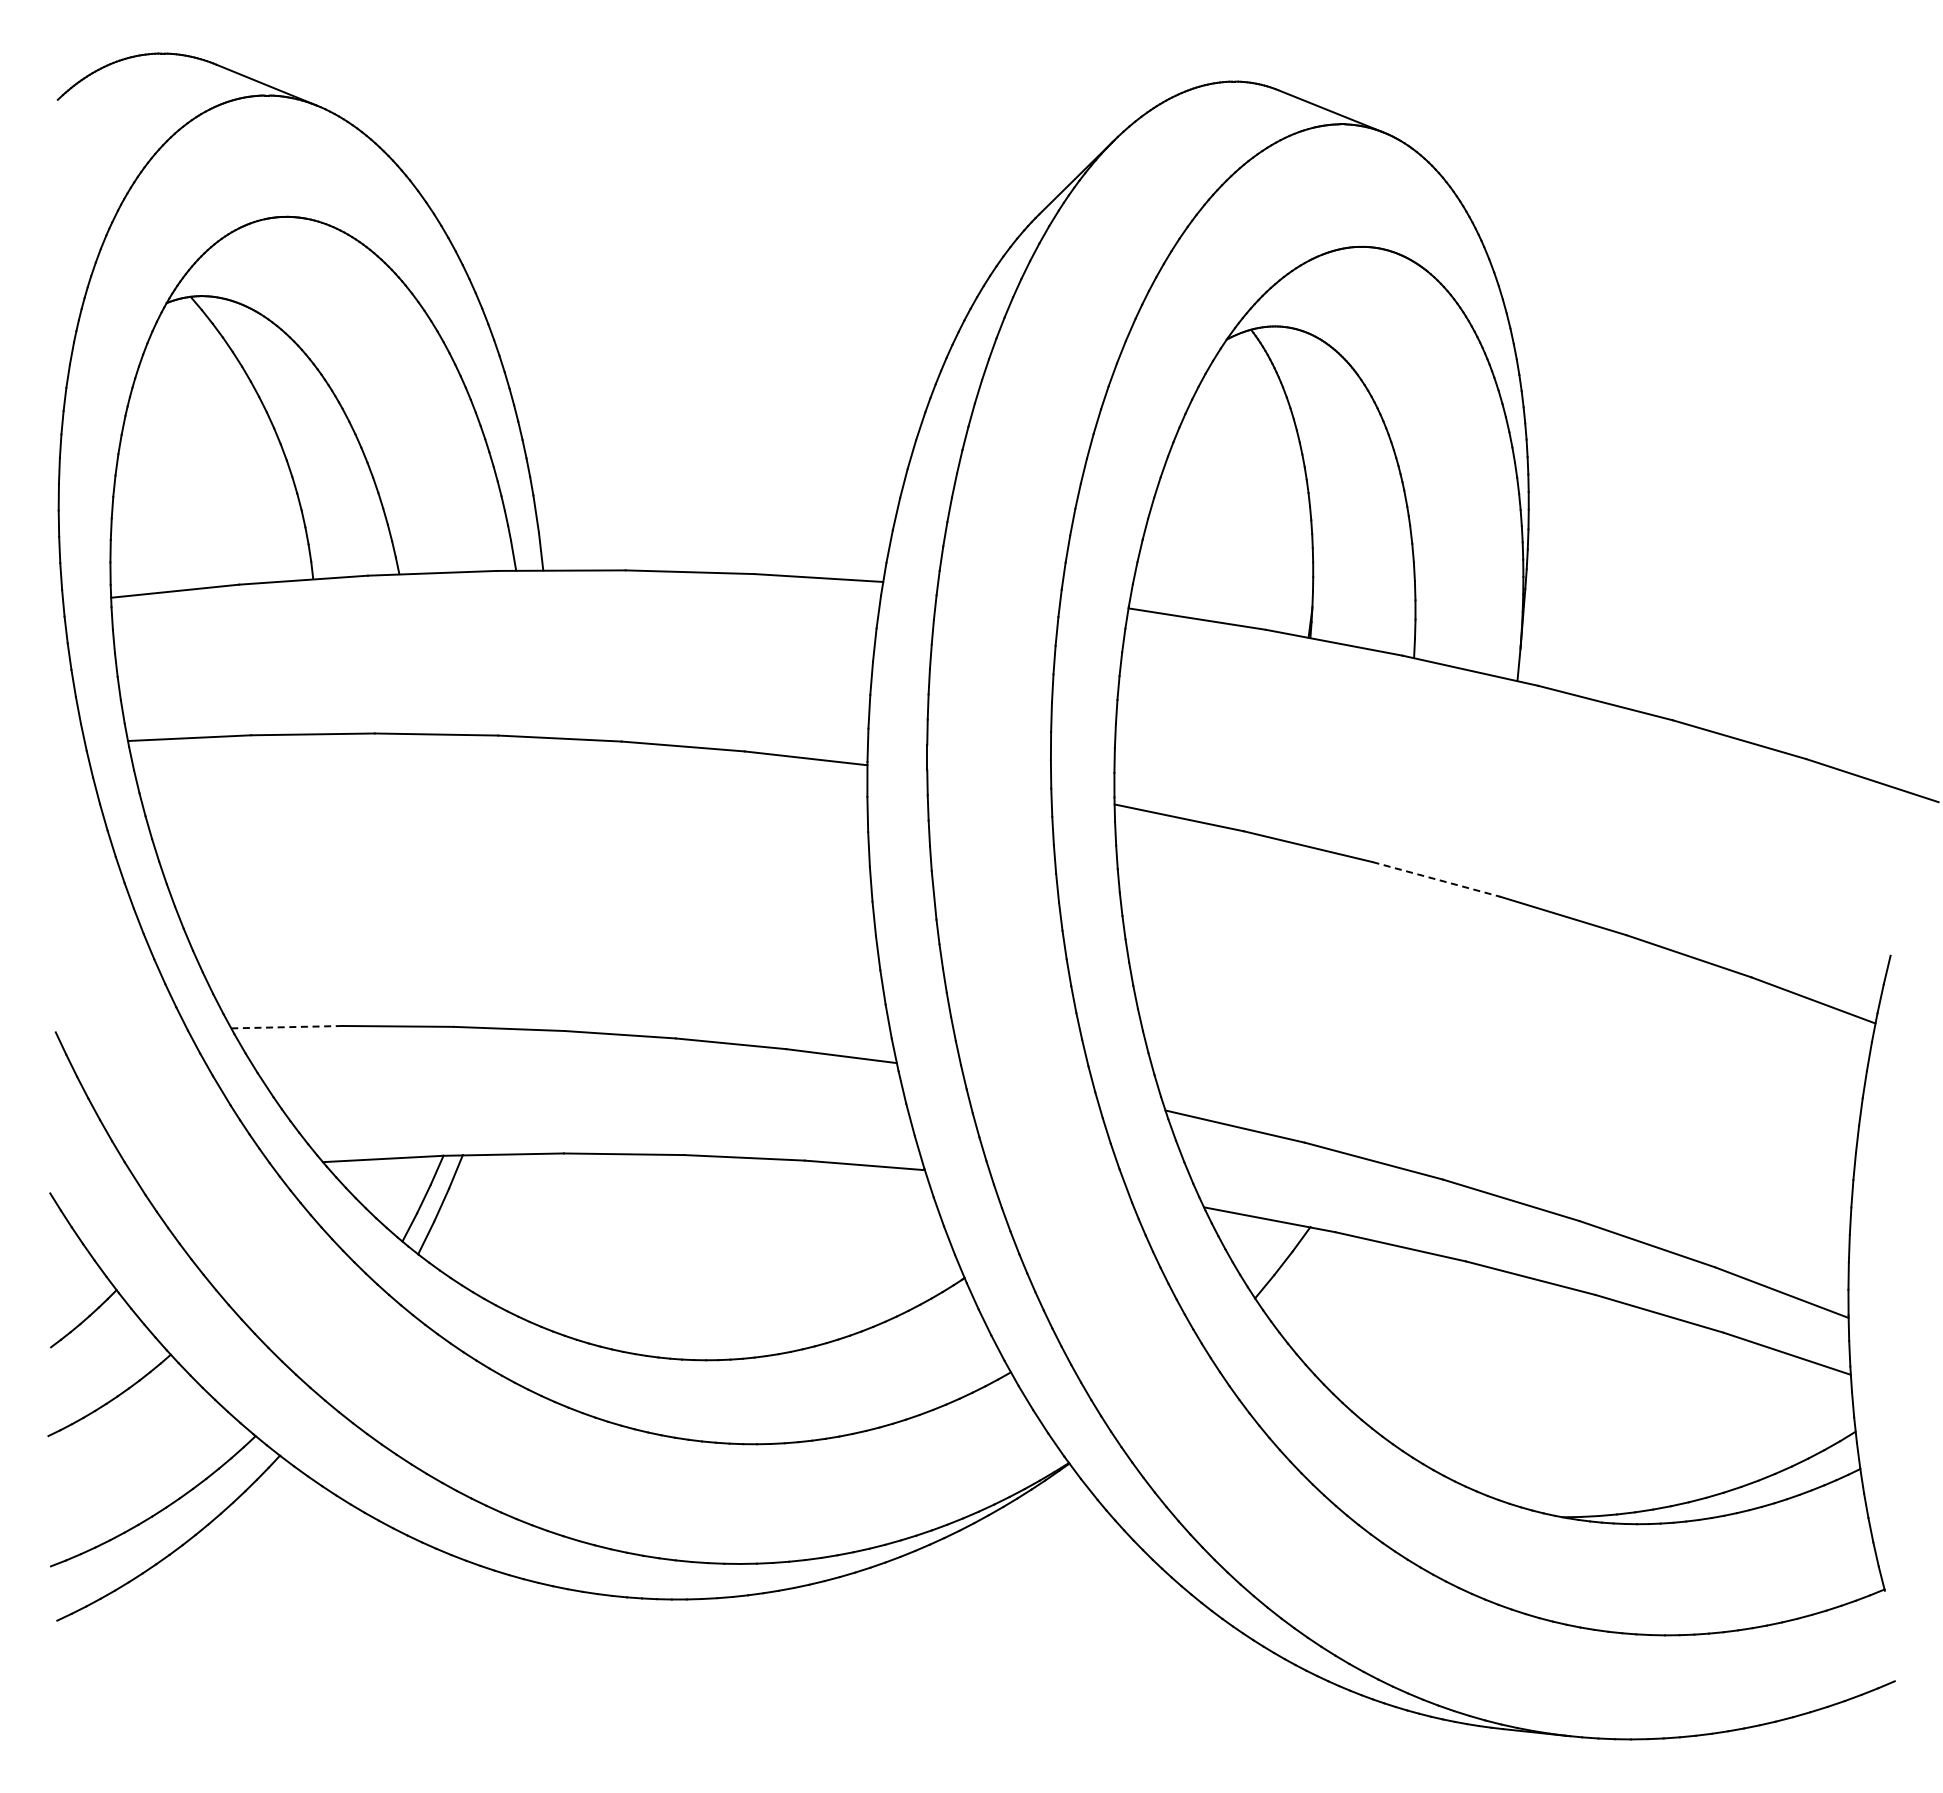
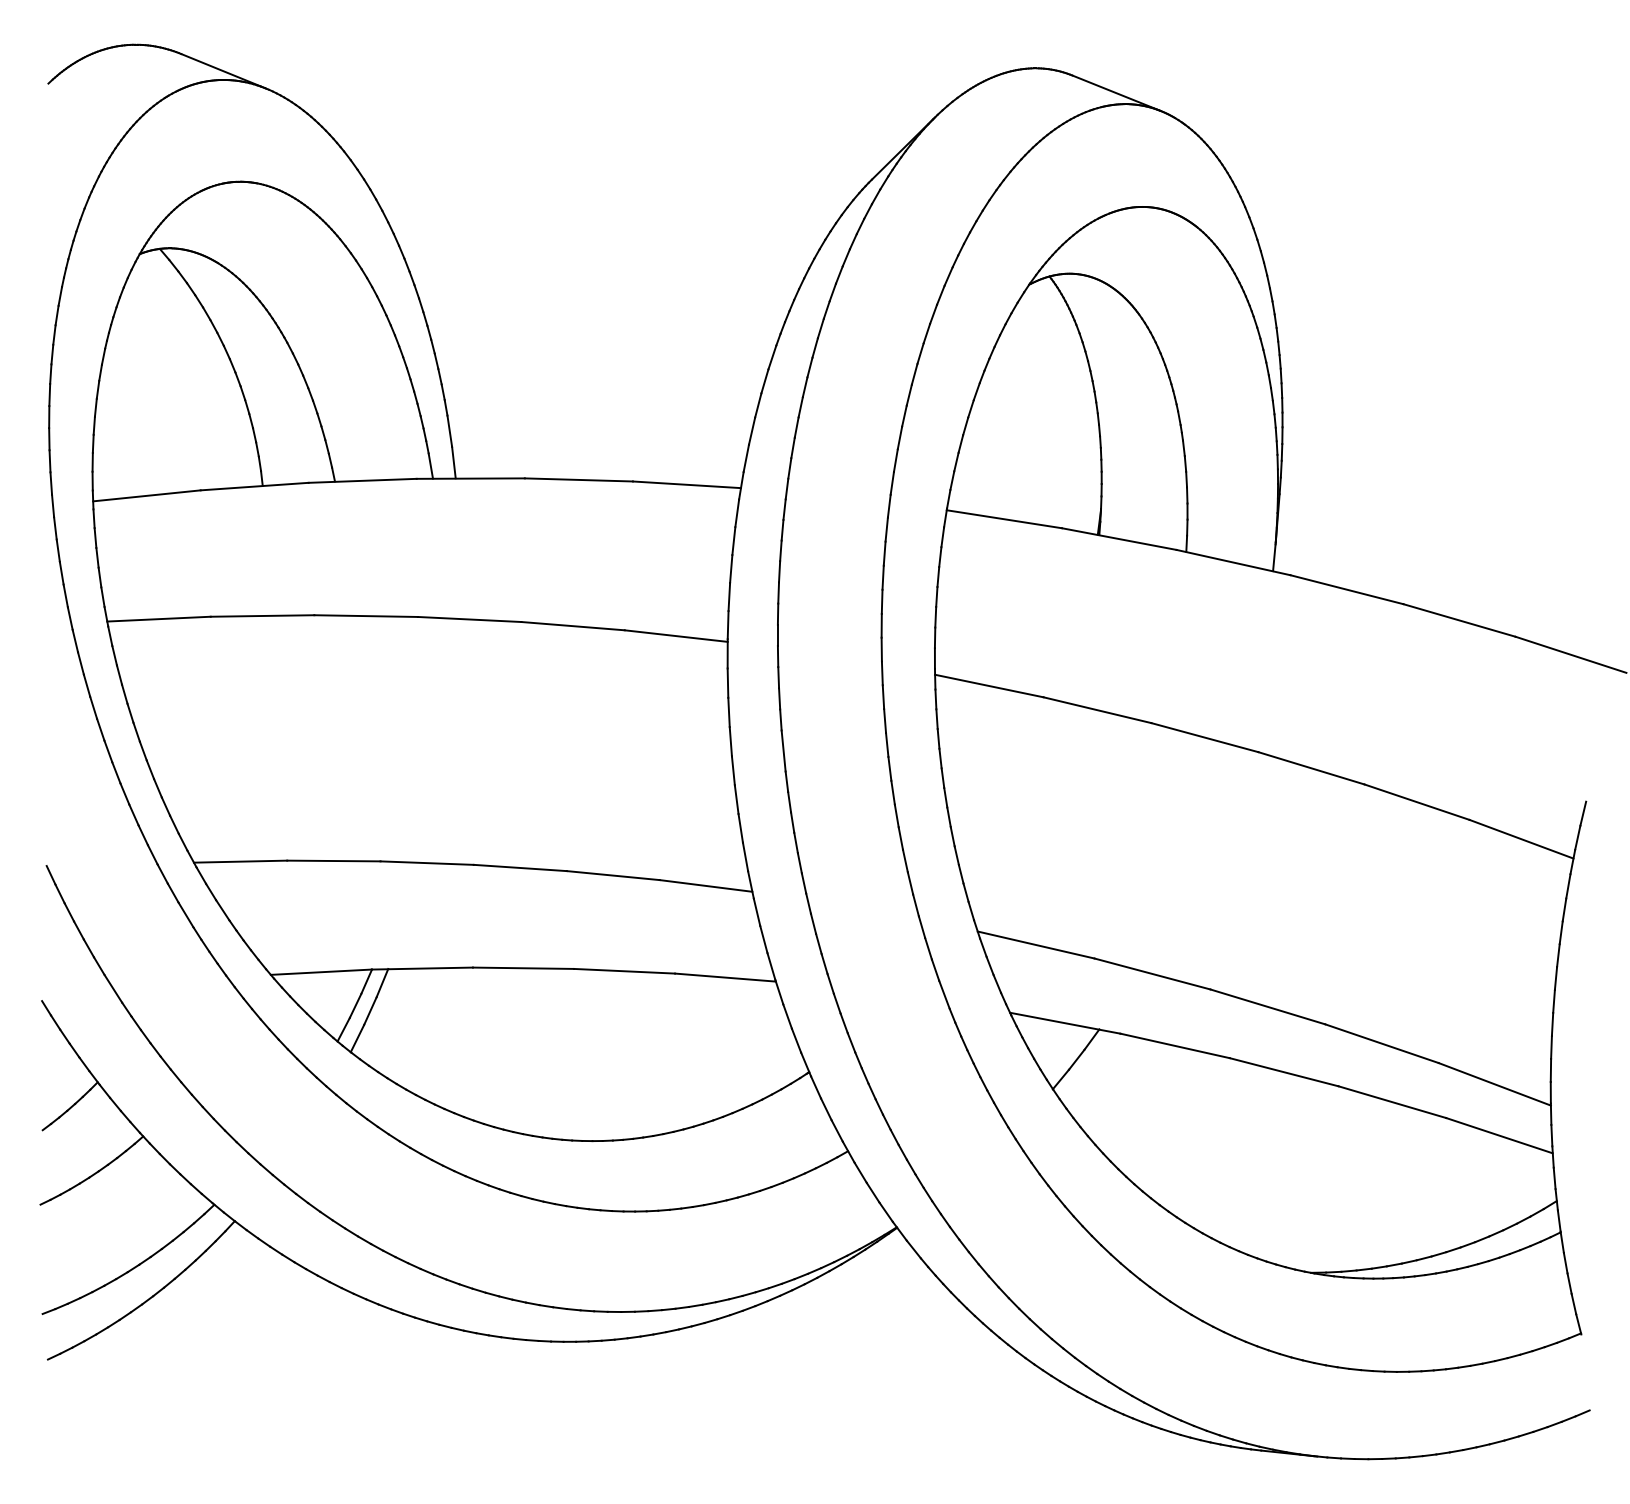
line: (1436, 879) -> (1205, 737), dashed -> solid
line: (286, 1027) -> (240, 861), dashed -> solid

